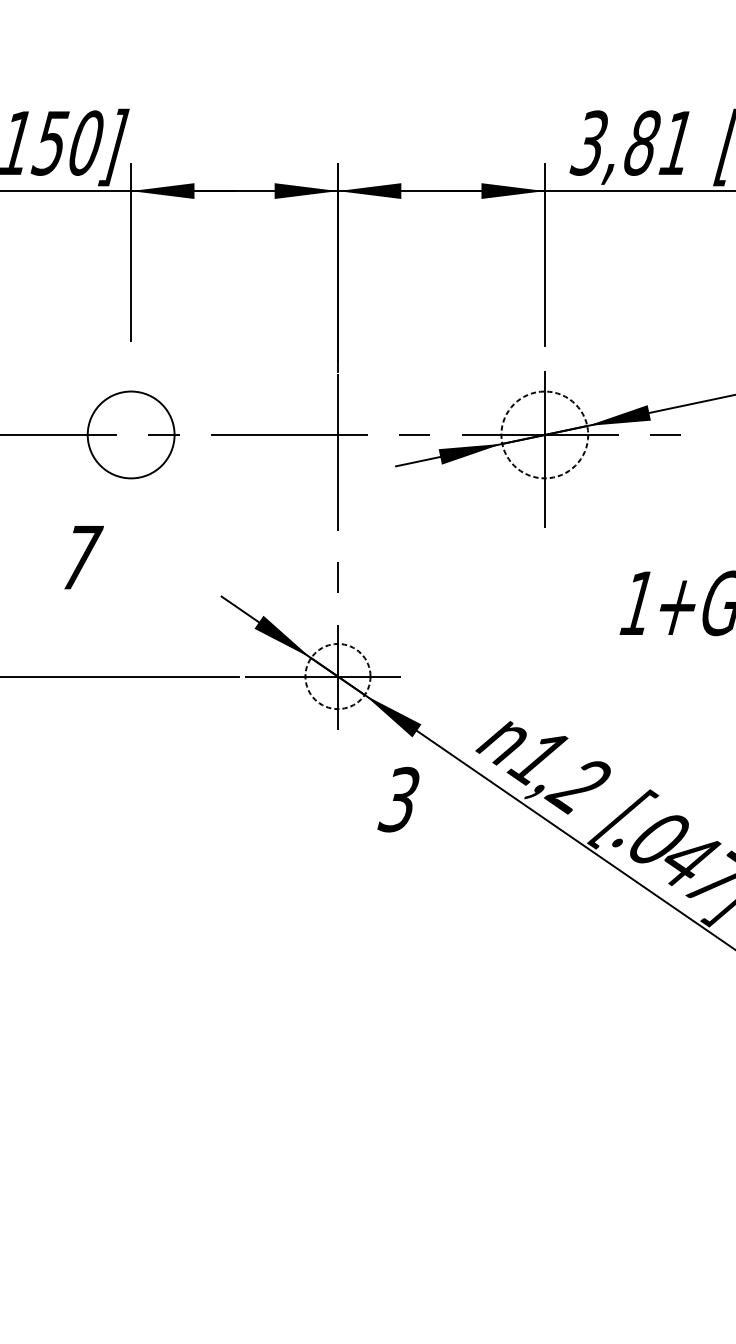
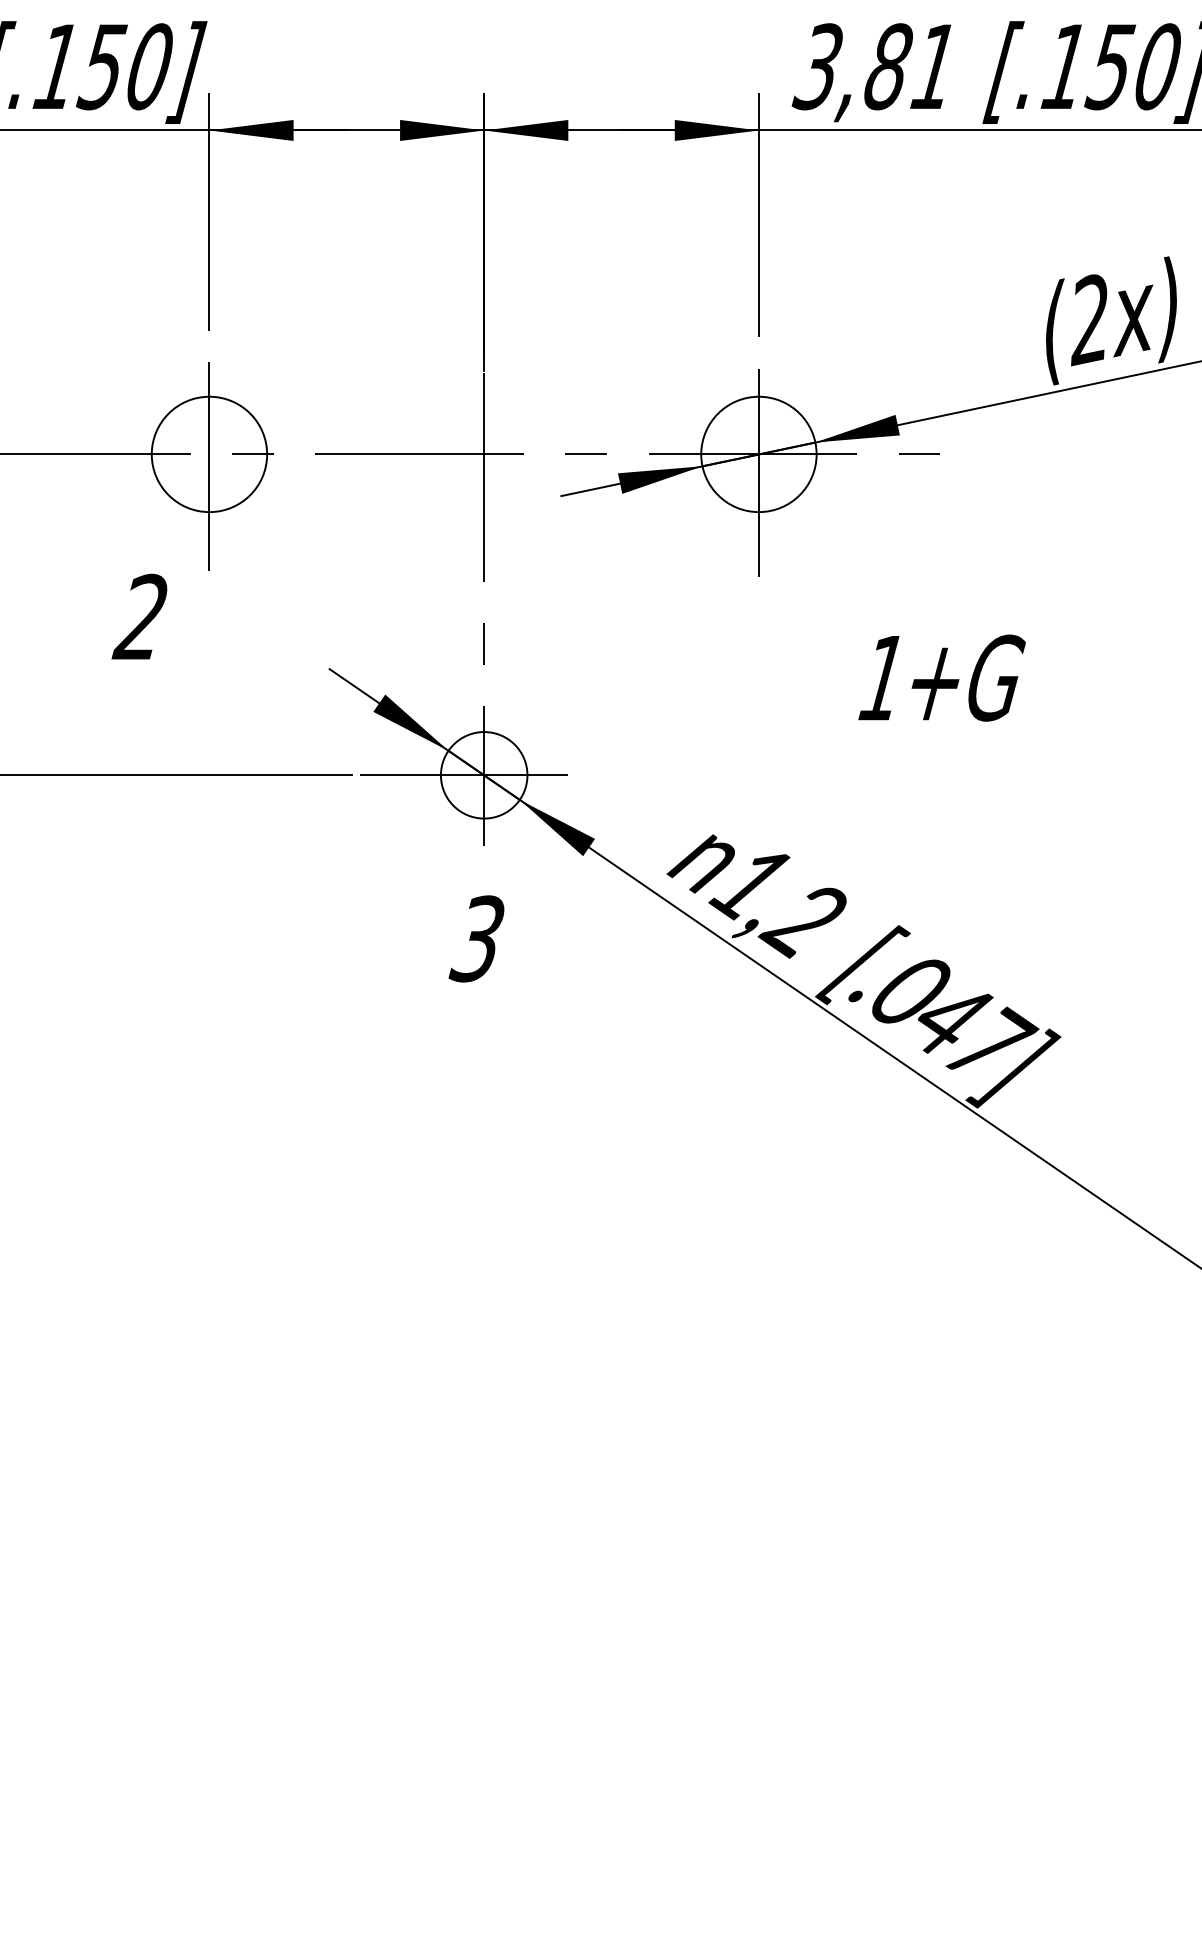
line: (131, 435) -> (209, 454), added
circle: (544, 435) -> (758, 454), dashed -> solid
text: (80, 556) -> (142, 616), 7 -> 2
circle: (337, 676) -> (483, 775), dashed -> solid
text: (398, 799) -> (476, 938), moved

